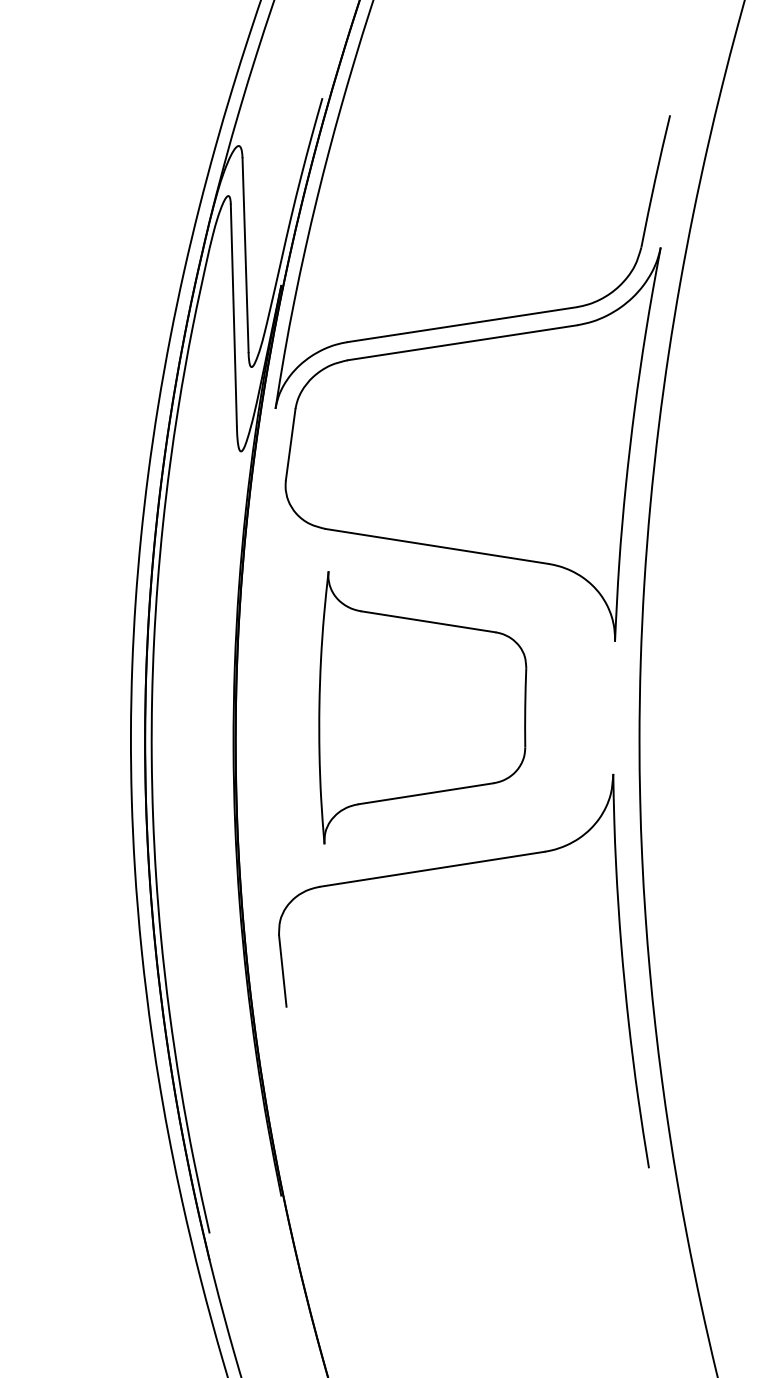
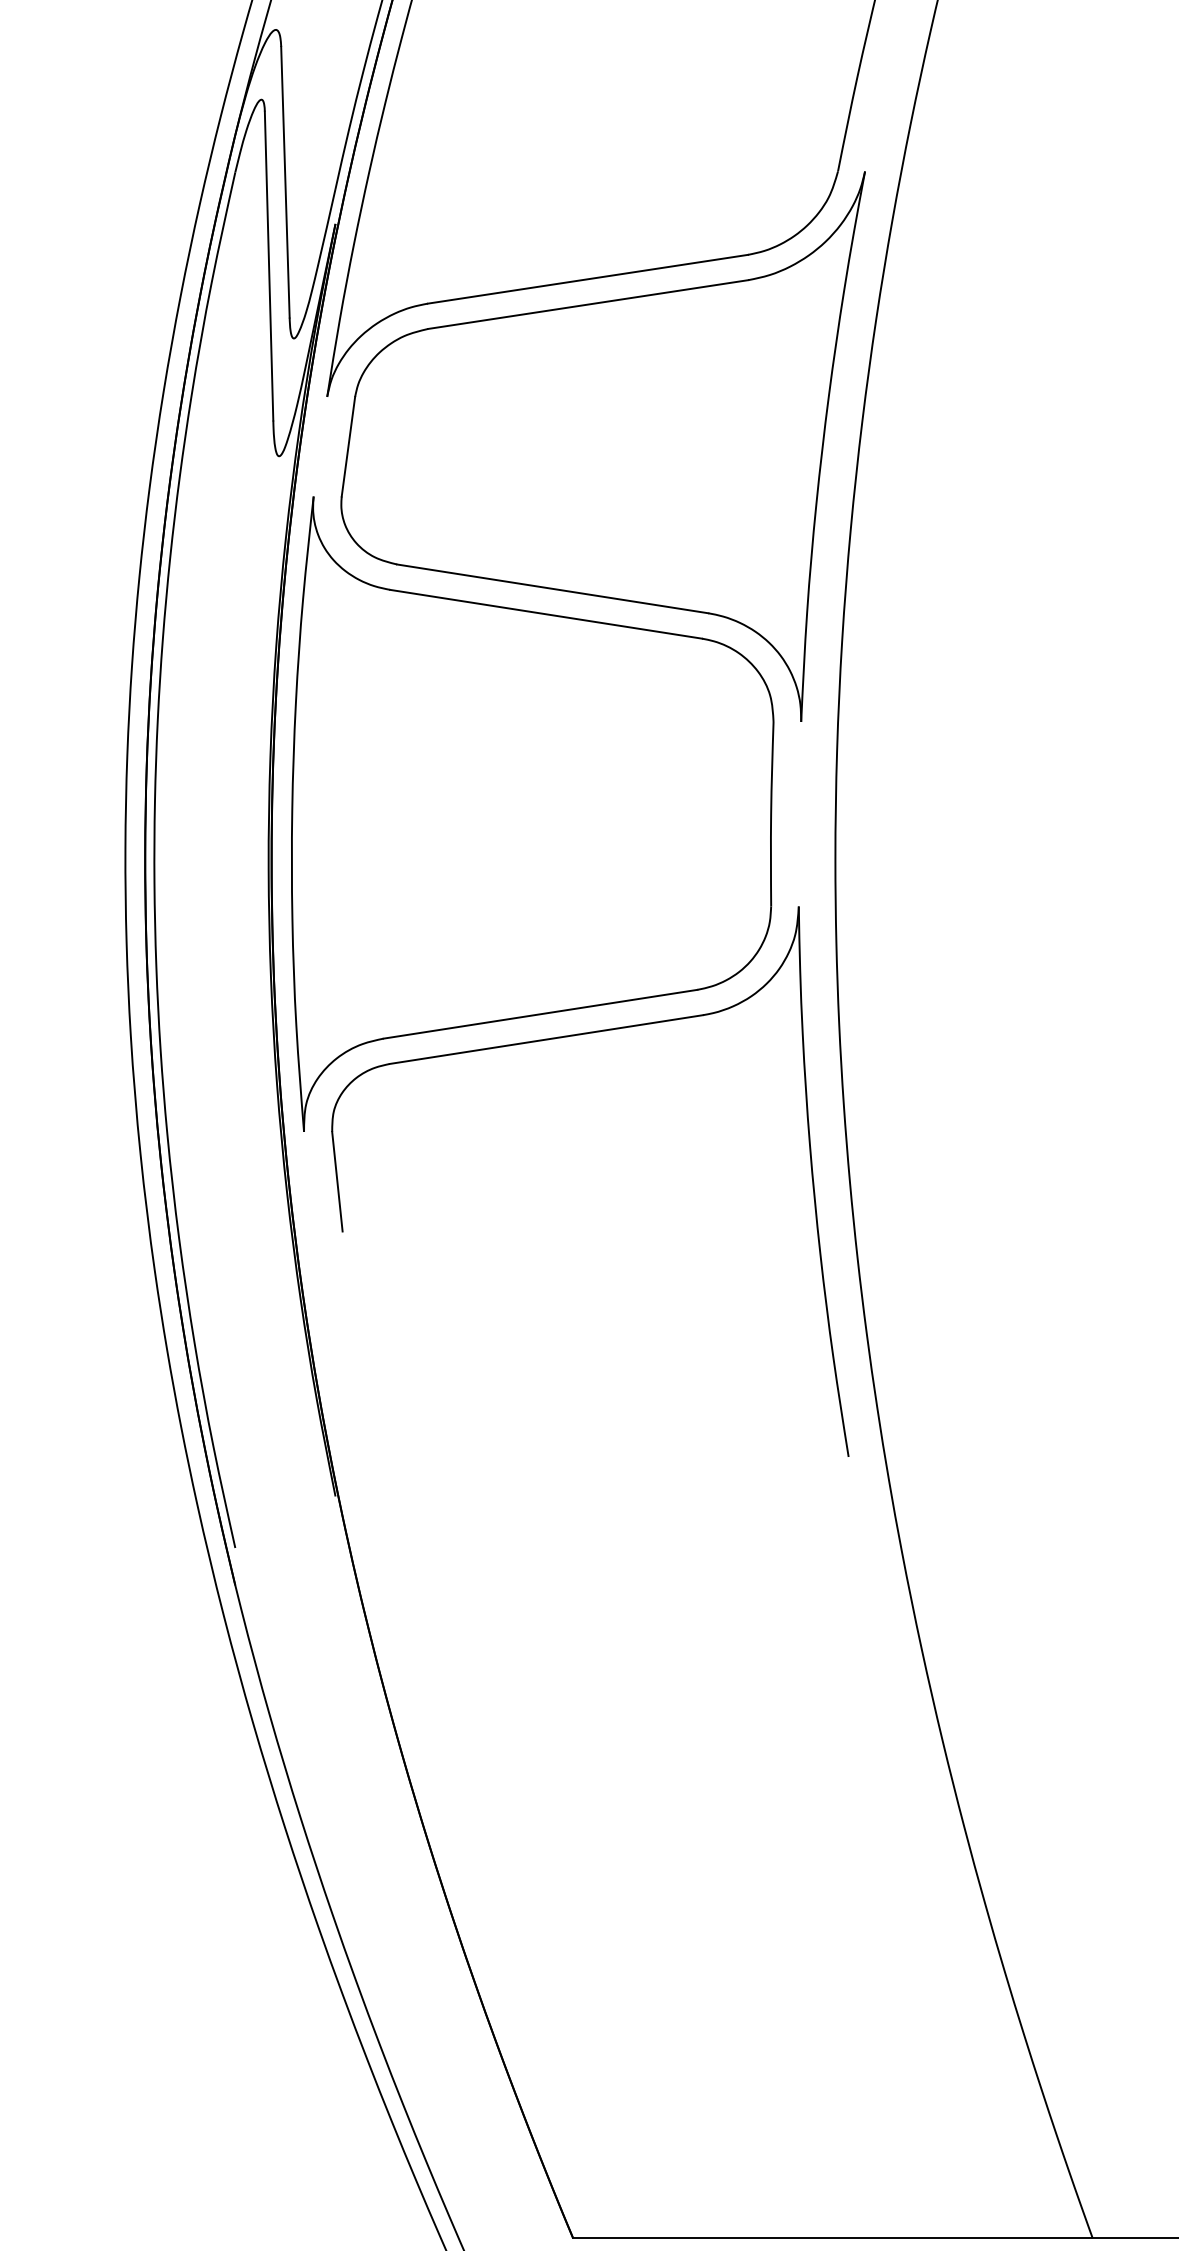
part: (422, 707) -> (532, 813), size x1.67

